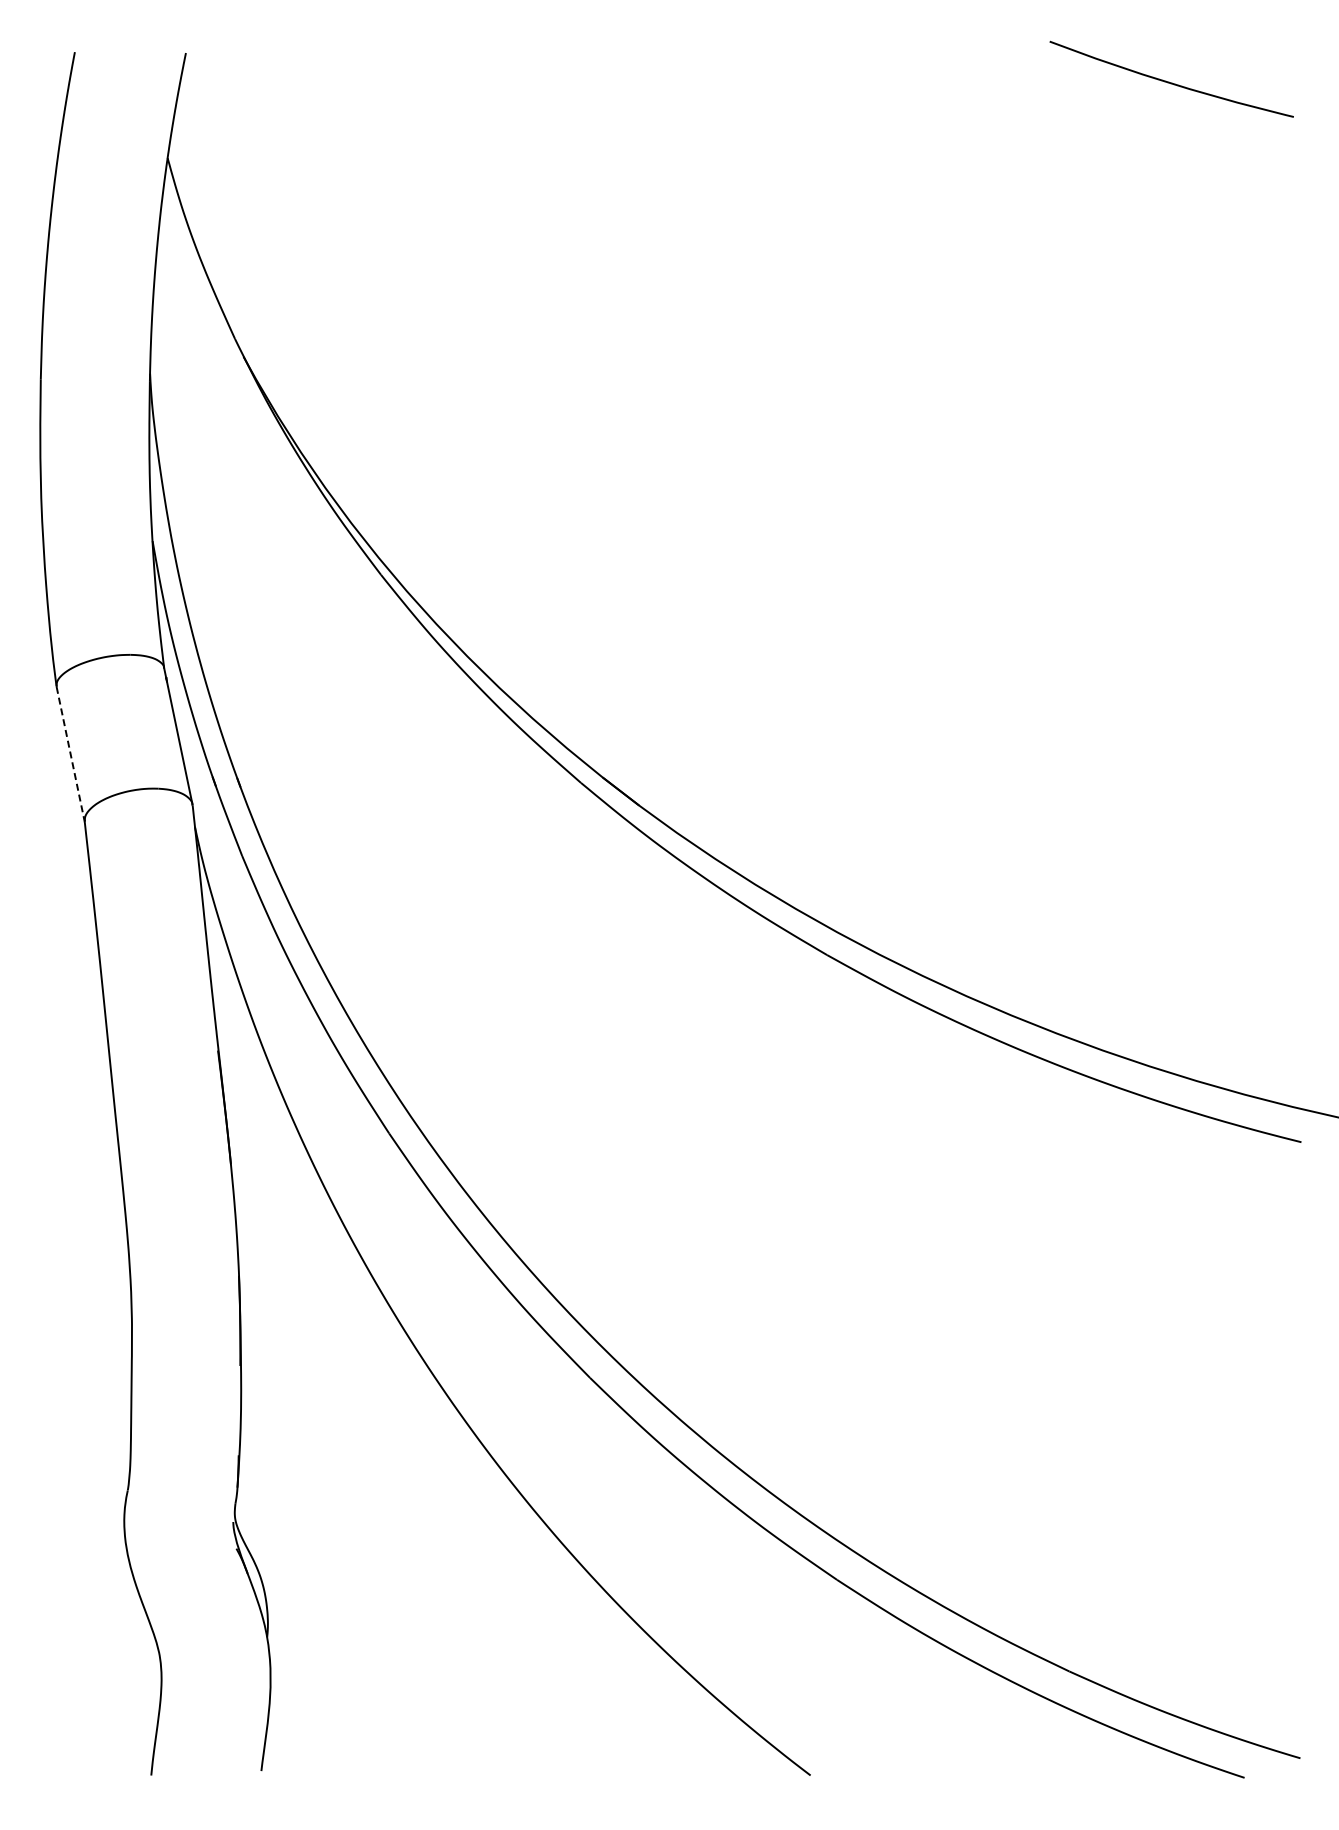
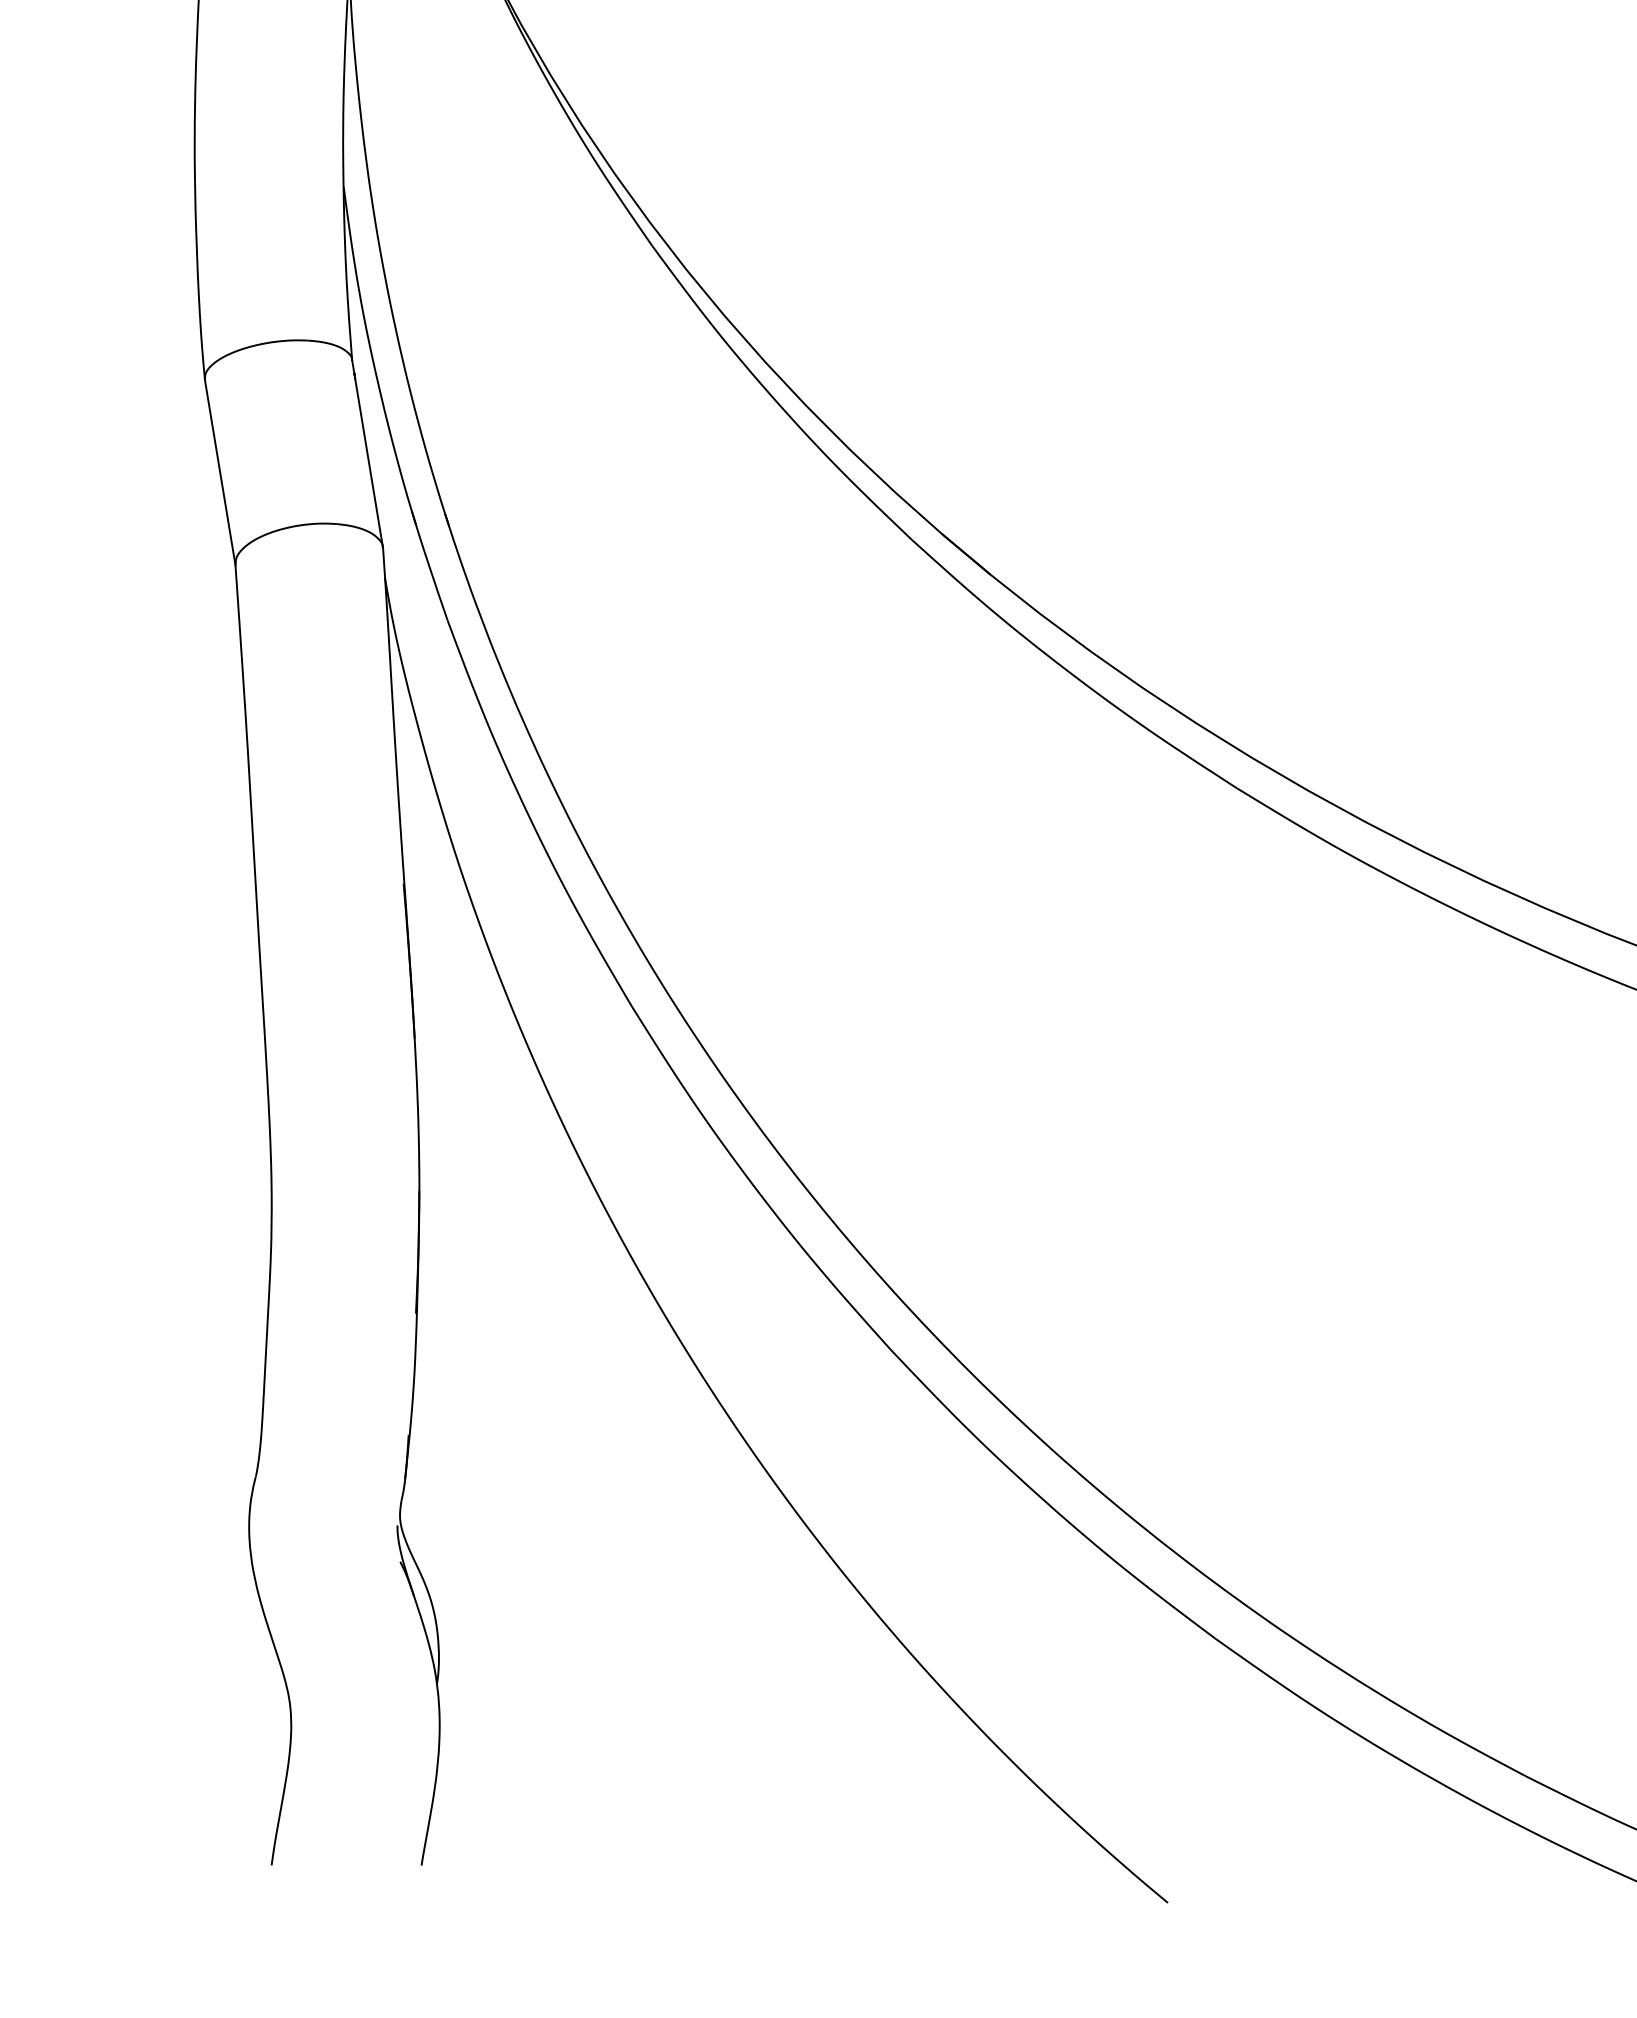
line: (70, 755) -> (219, 473), dashed -> solid

